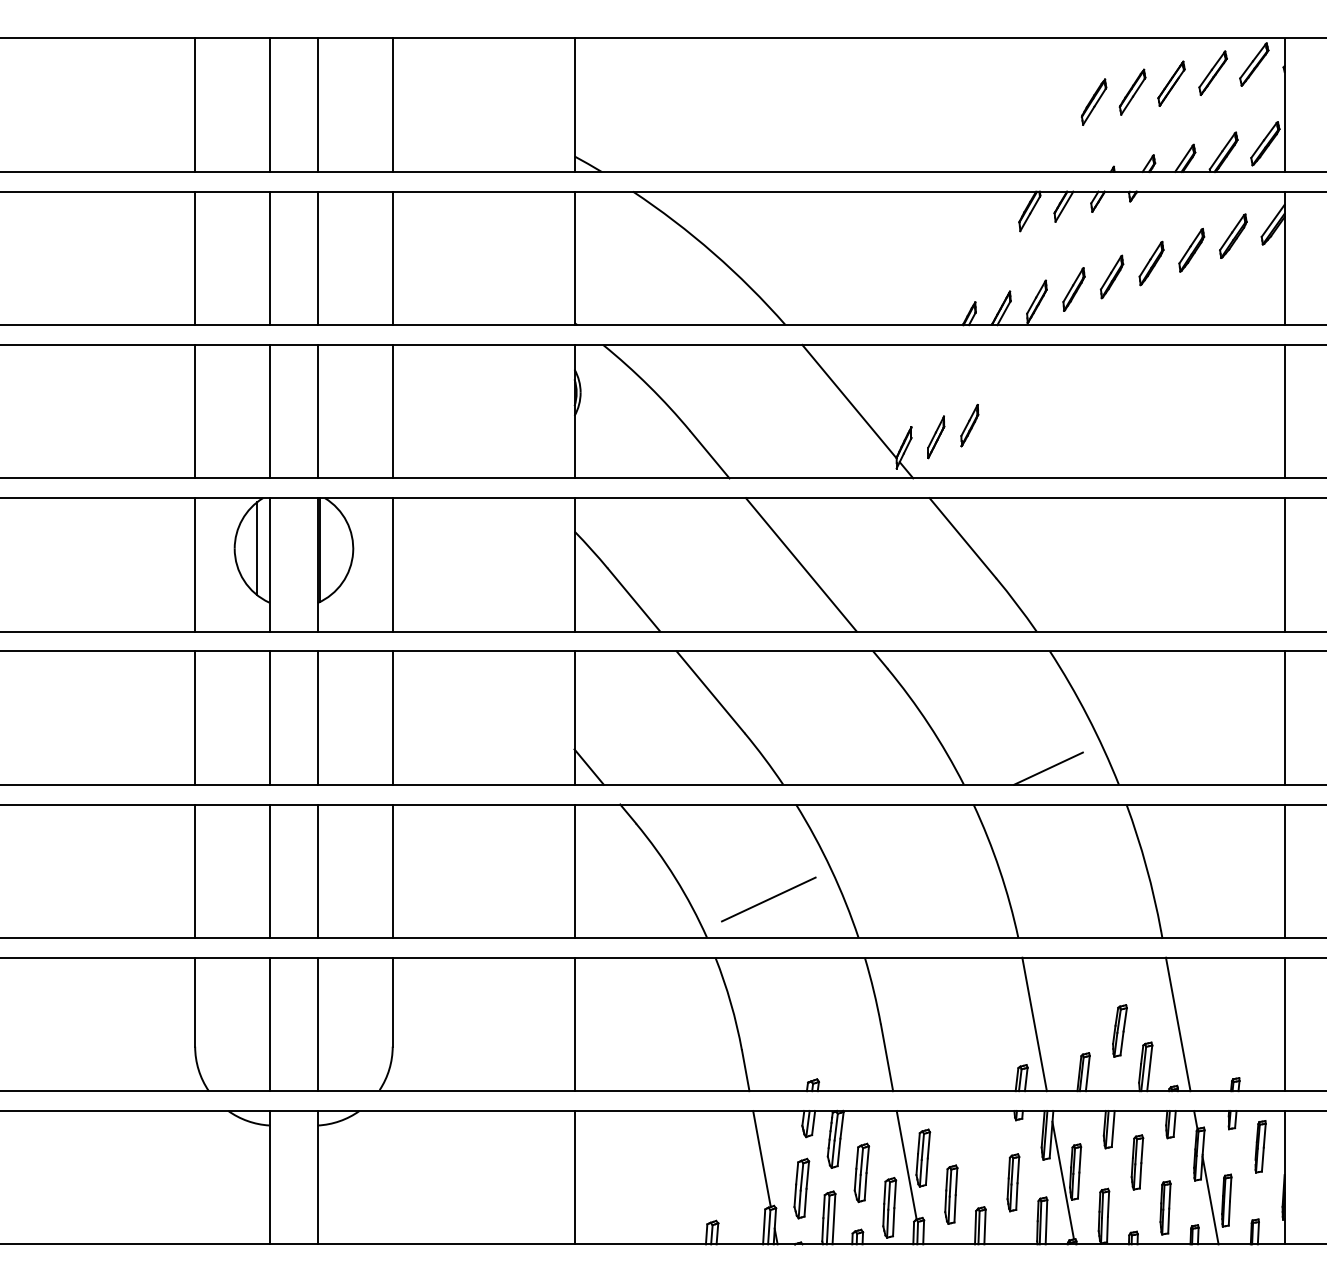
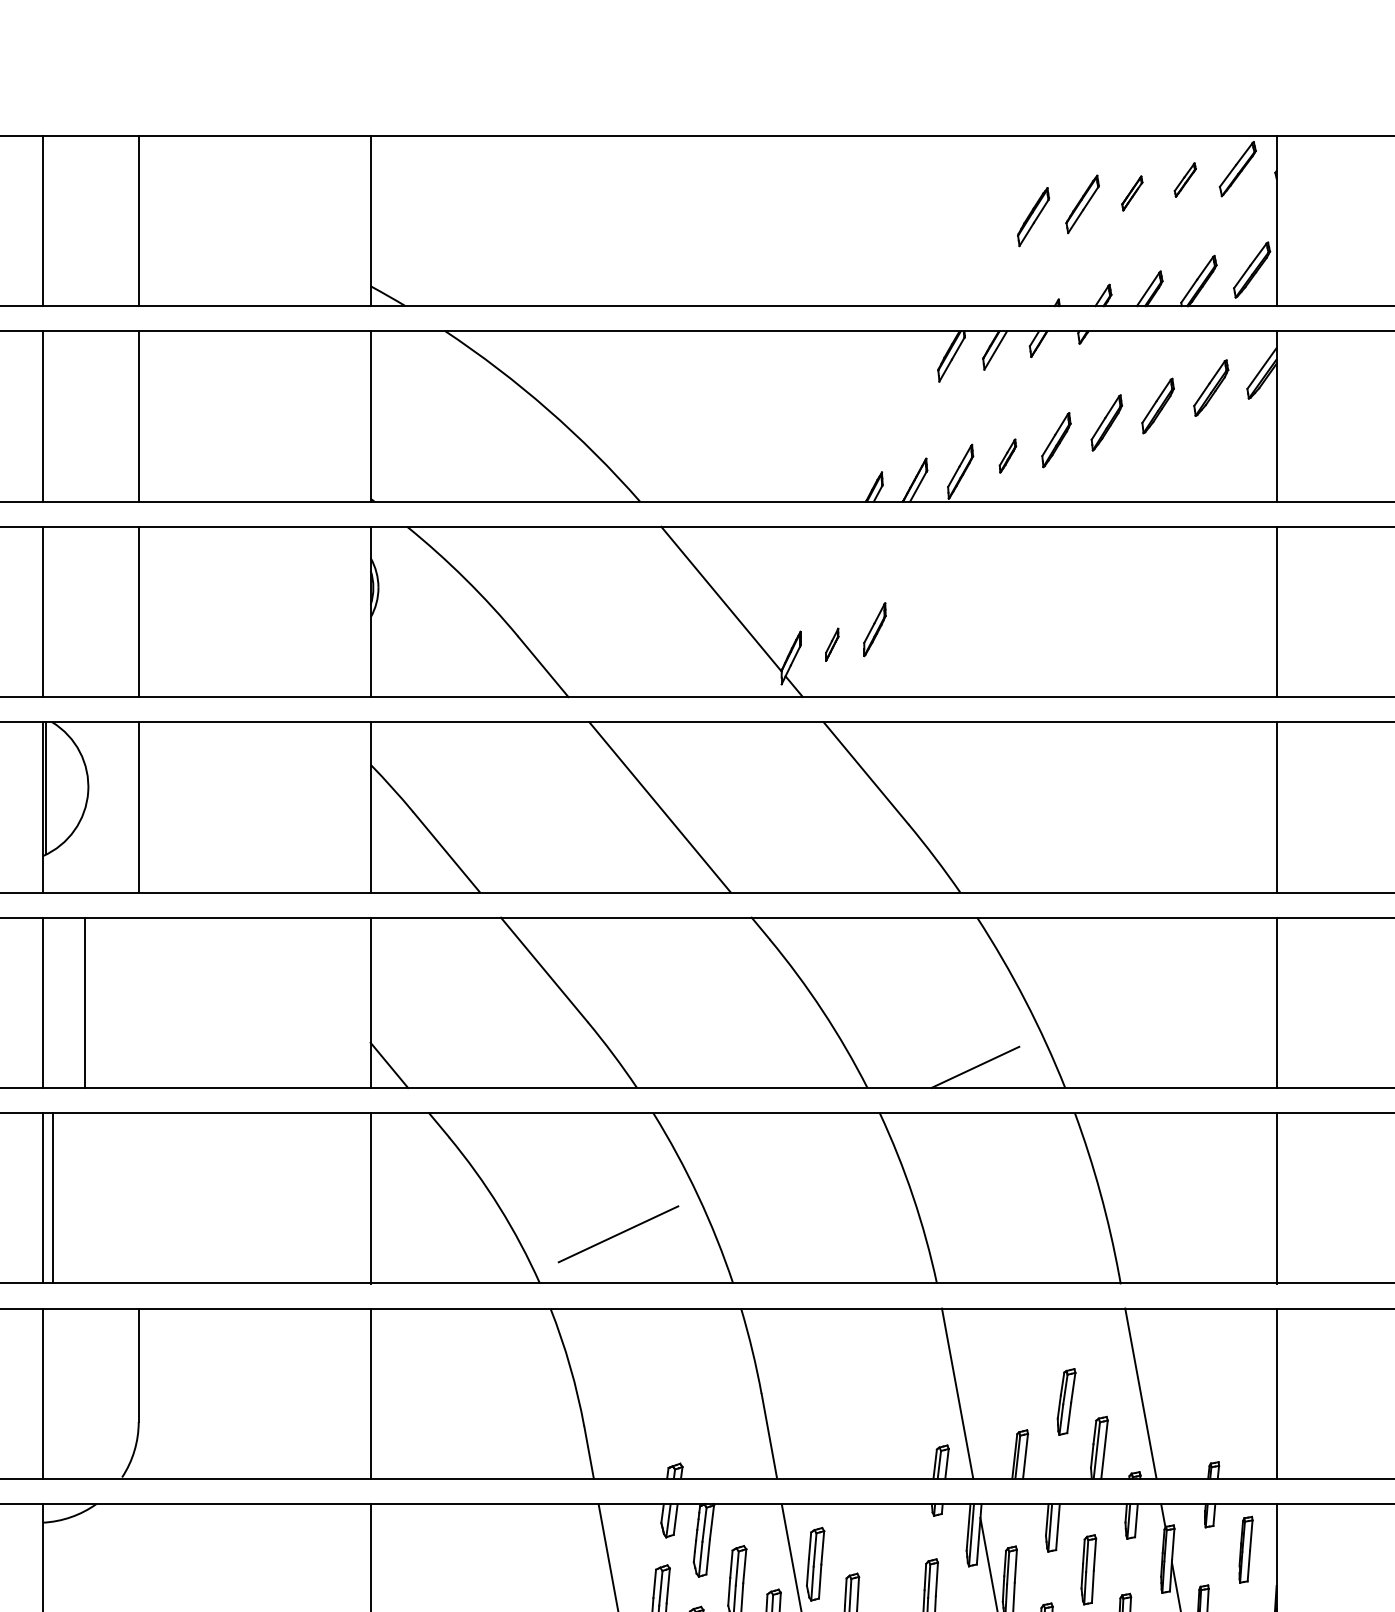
part: (1212, 72) -> (1184, 179), size x0.6
part: (1171, 83) -> (1132, 193), size x0.6
part: (1073, 289) -> (1007, 456), size x0.6
part: (936, 437) -> (832, 644), size x0.6
line: (392, 717) -> (84, 1002), moved
line: (392, 870) -> (52, 1197), moved

